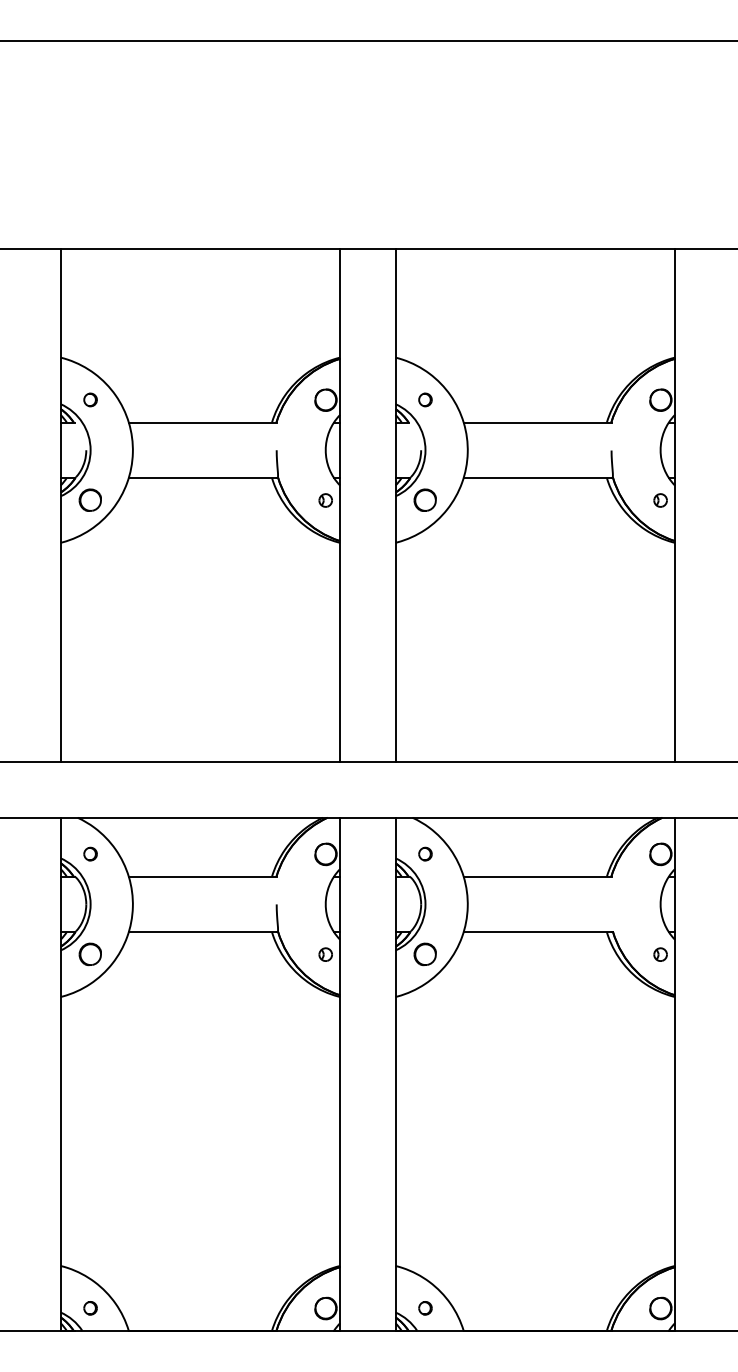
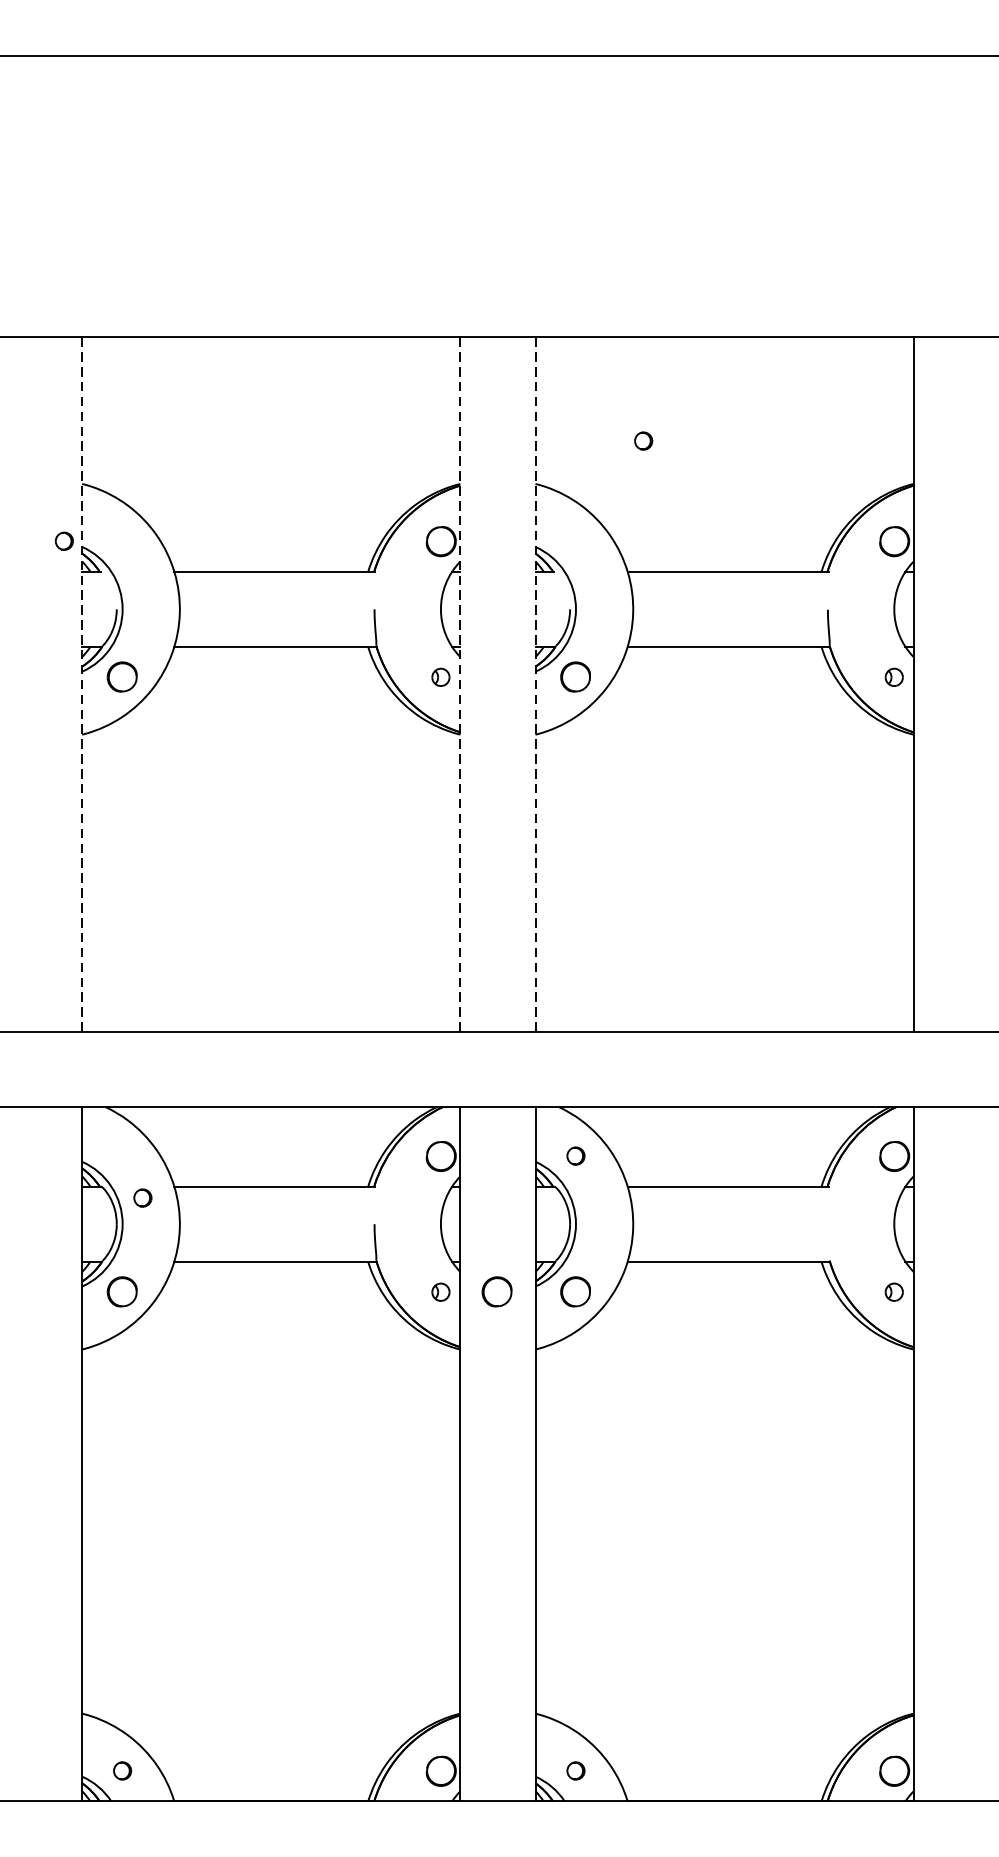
part: (90, 399) -> (64, 540), moved
part: (425, 399) -> (643, 440), moved
line: (60, 505) -> (81, 684), solid -> dashed
line: (340, 505) -> (460, 684), solid -> dashed
line: (395, 505) -> (535, 684), solid -> dashed
part: (90, 853) -> (142, 1197), moved
part: (366, 954) -> (496, 1291), added

